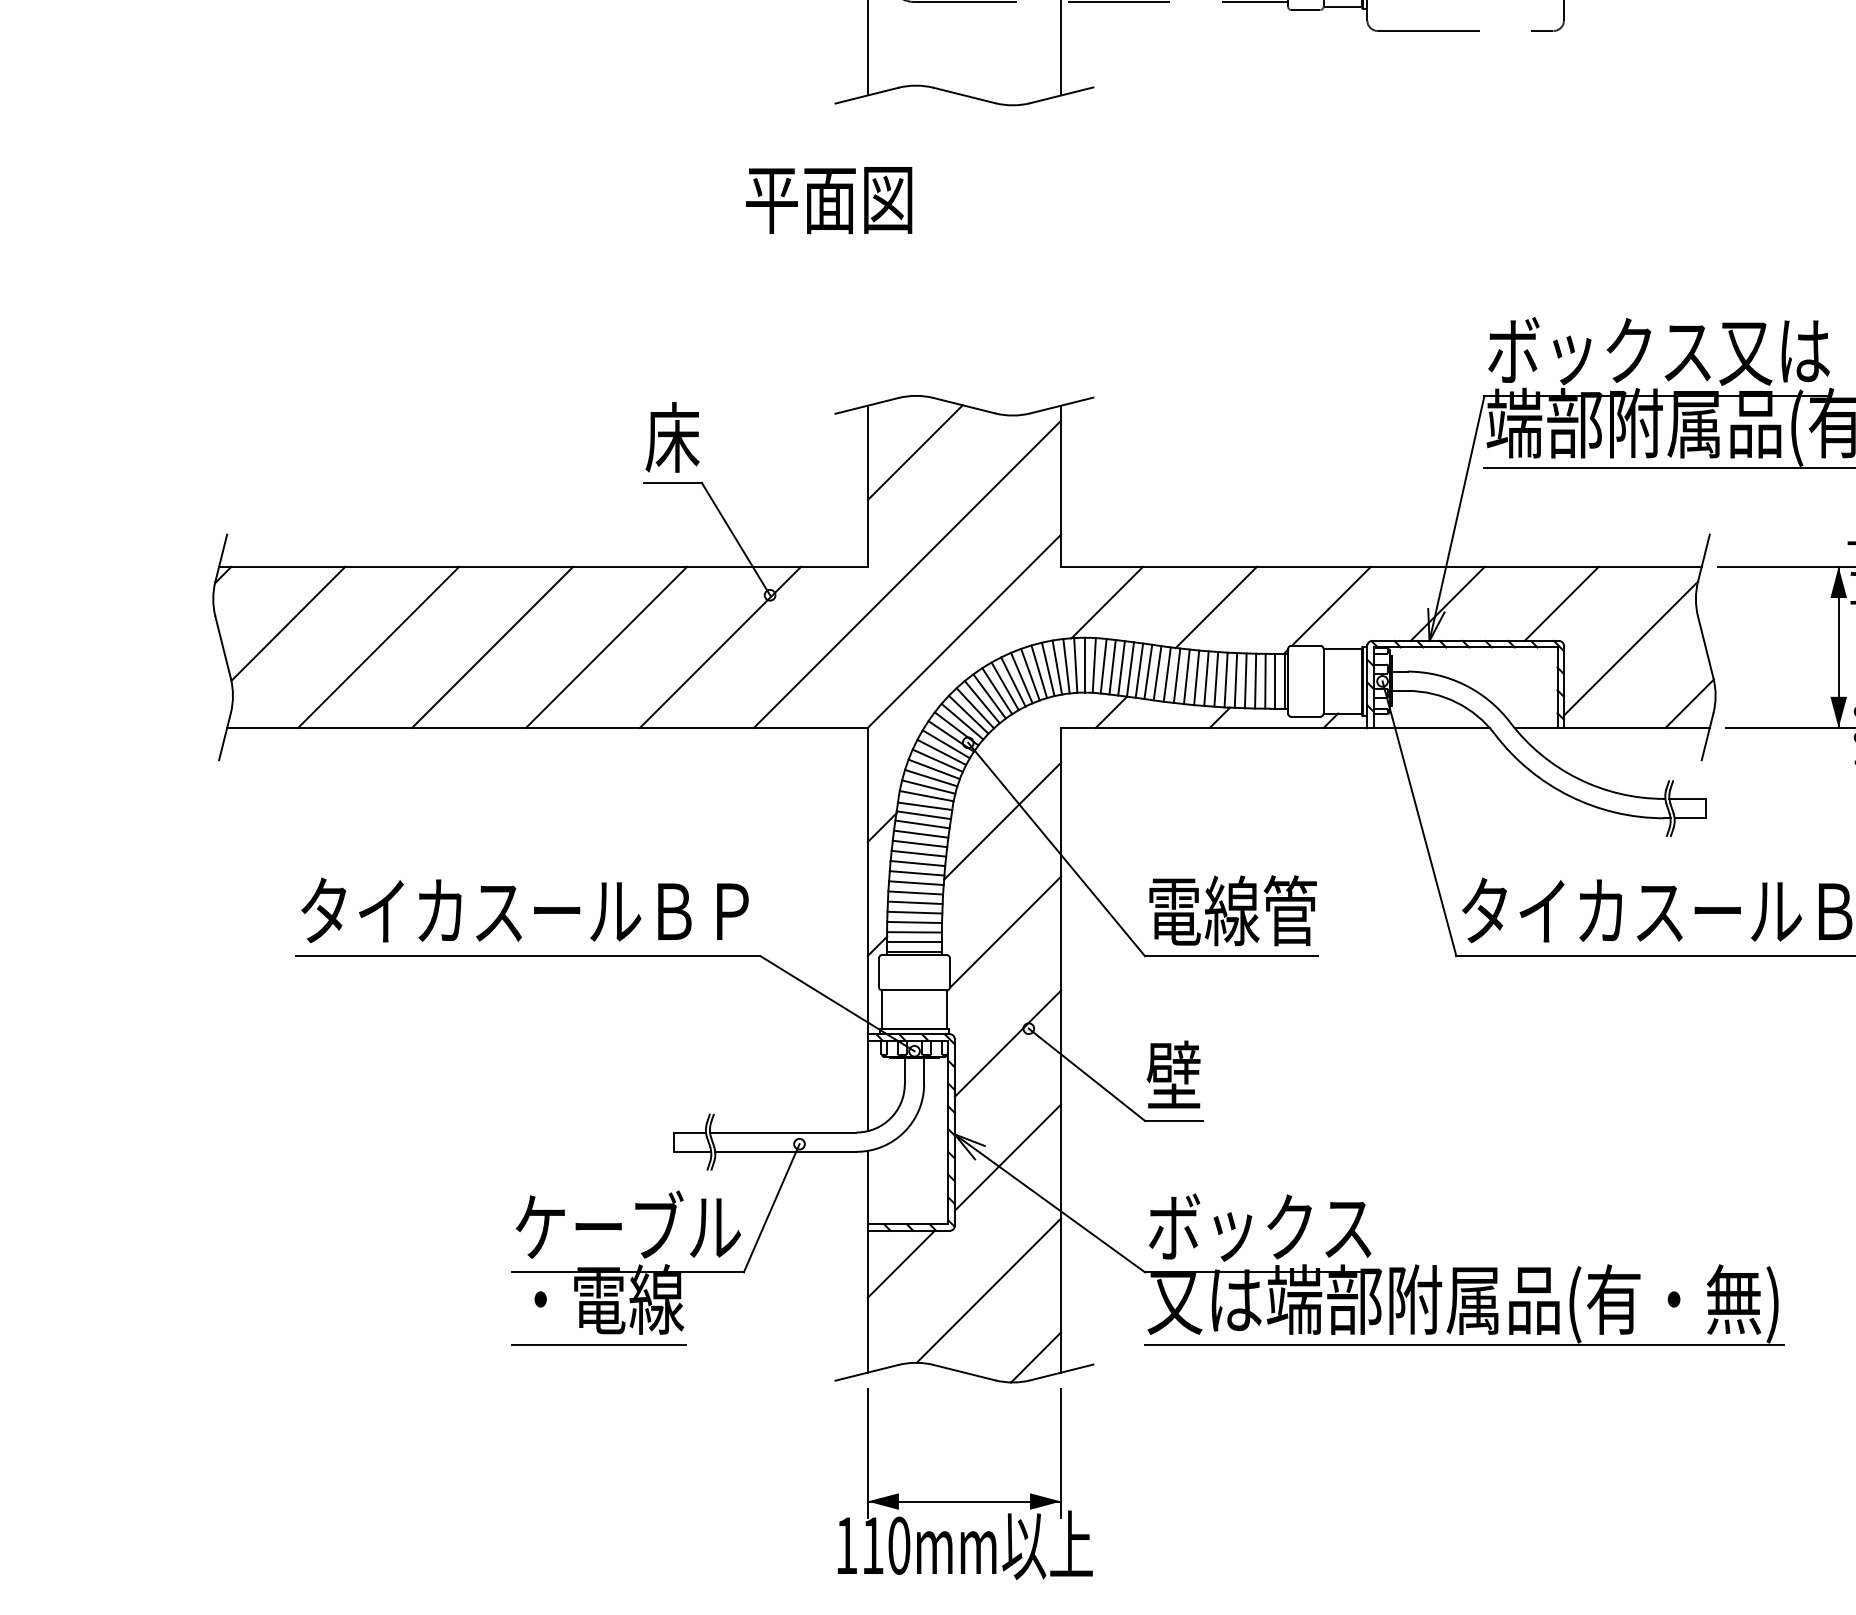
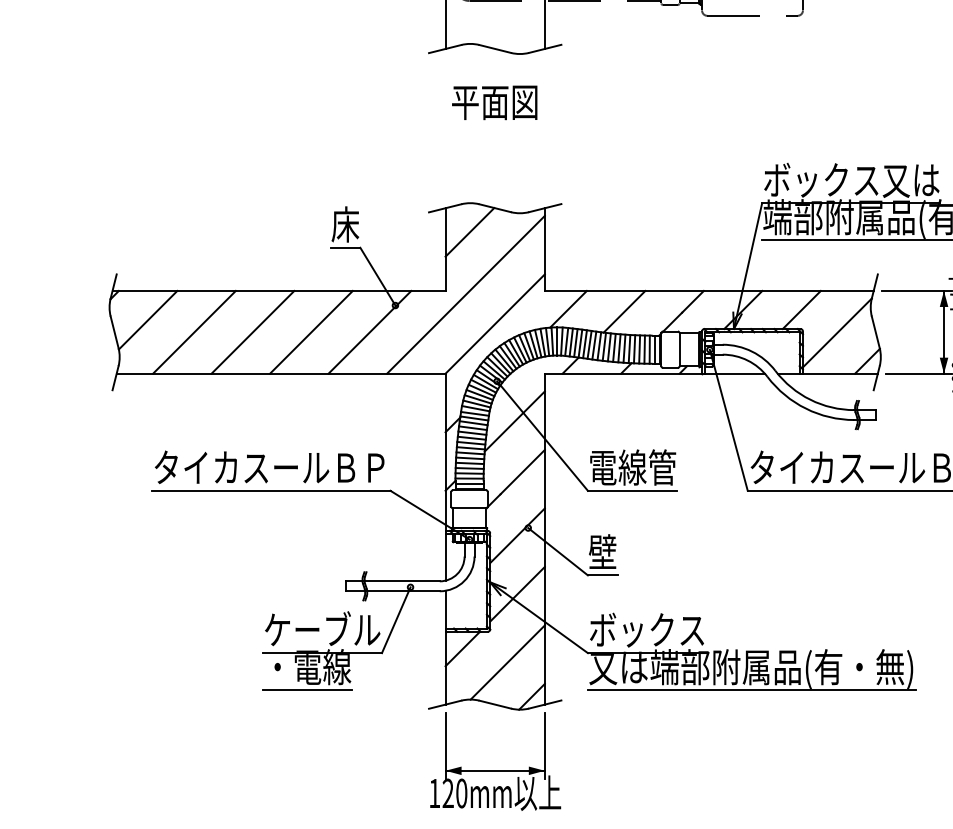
text: (828, 199) -> (494, 102), moved
text: (871, 1543) -> (447, 792), 110mm -> 120mm

